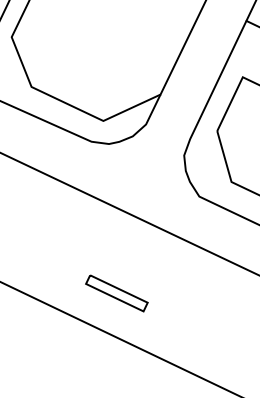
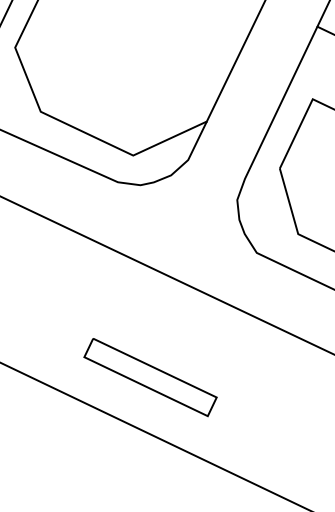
part: (116, 293) -> (150, 377), size x1.67

